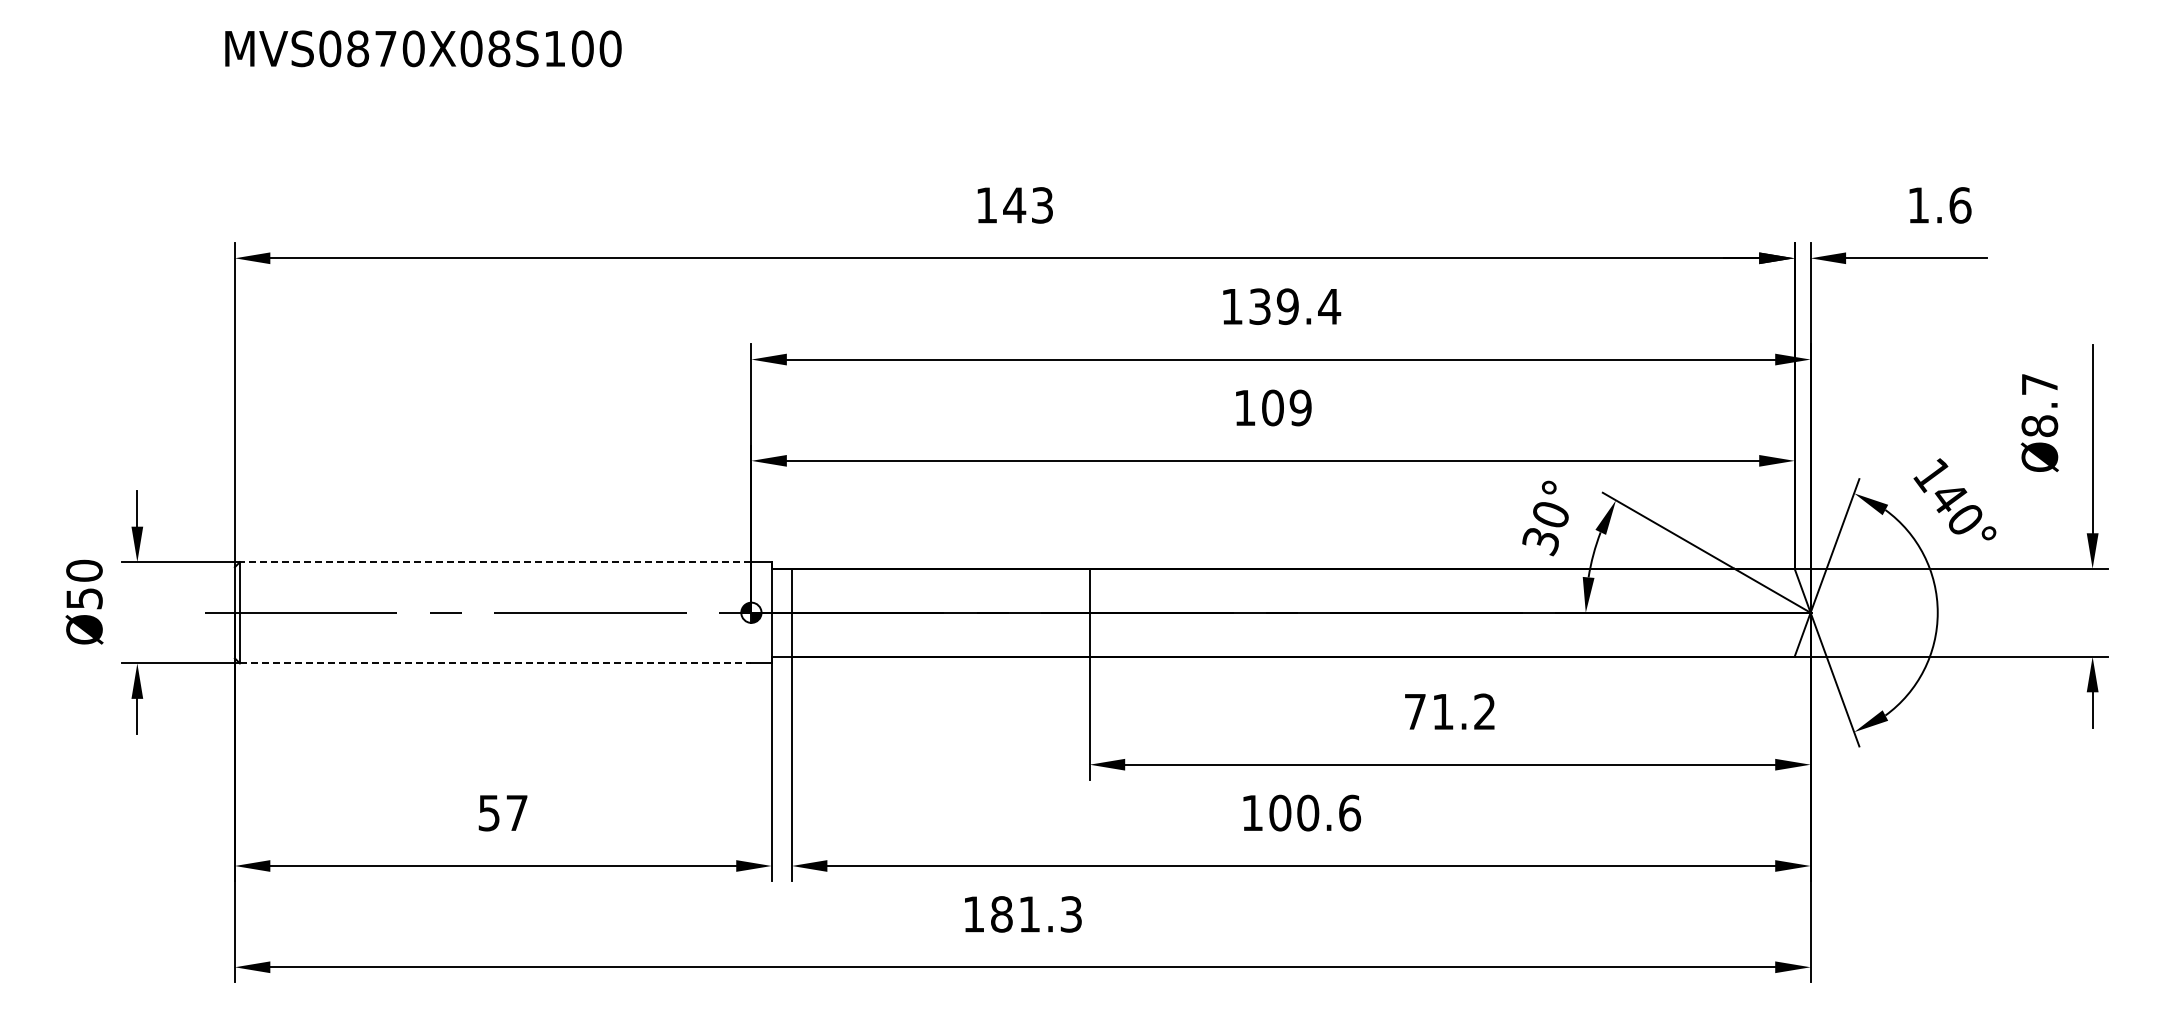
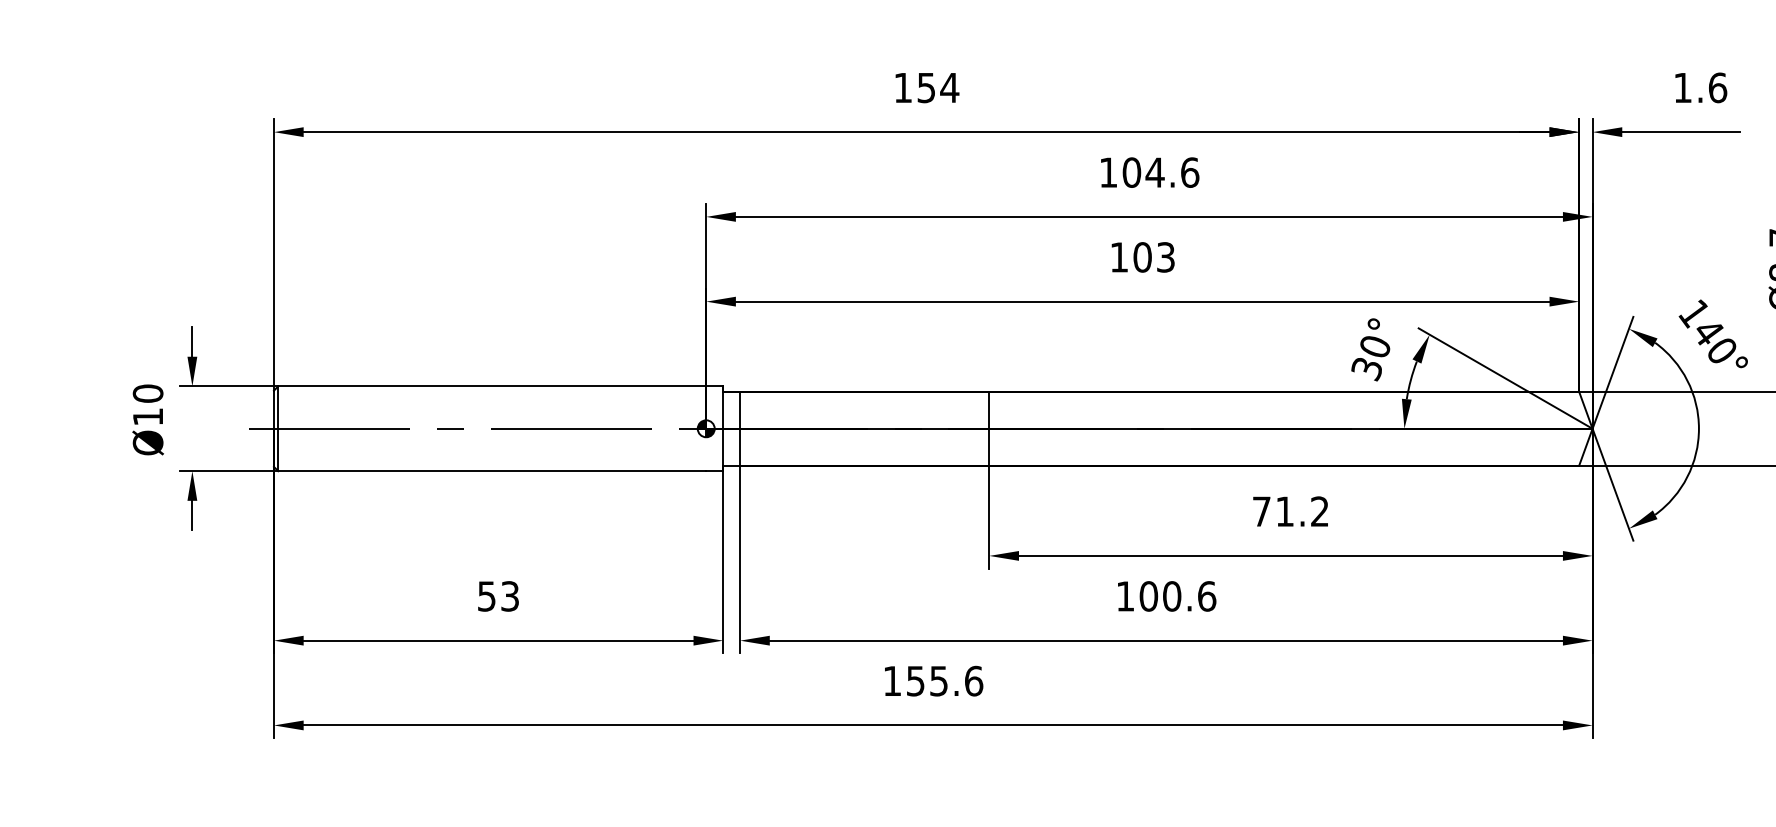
text: (1028, 205) -> (938, 87), 143 -> 154
text: (1295, 306) -> (1161, 172), 139.4 -> 104.6
text: (1300, 407) -> (1165, 257), 109 -> 103
line: (495, 562) -> (492, 386), dashed -> solid
text: (84, 598) -> (148, 416), Ø50 -> Ø10
line: (495, 663) -> (492, 471), dashed -> solid
text: (516, 812) -> (509, 595), 57 -> 53
text: (1036, 914) -> (944, 681), 181.3 -> 155.6

